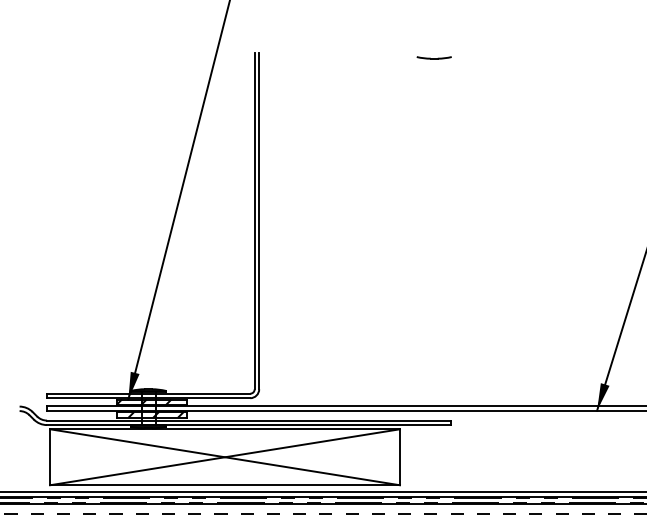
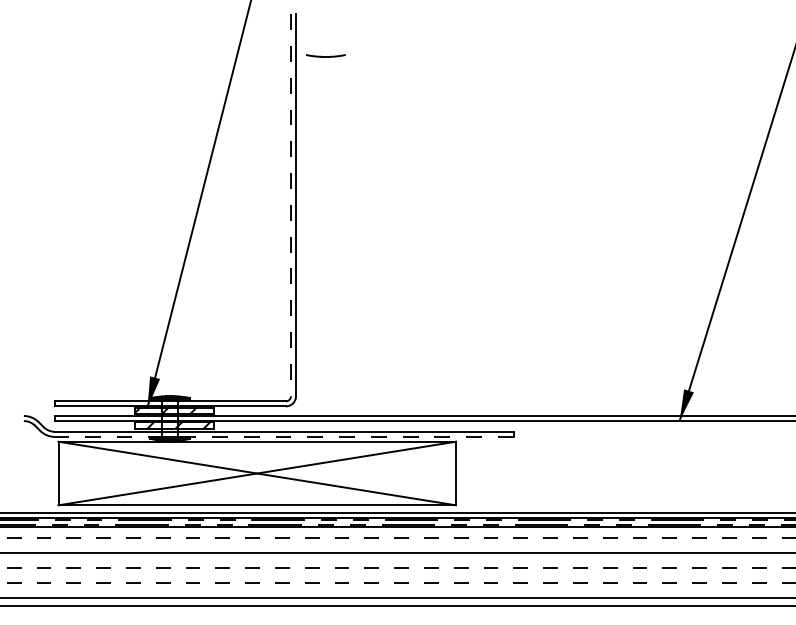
line: (433, 58) -> (325, 56), moved
line: (254, 221) -> (290, 205), solid -> dashed
line: (248, 424) -> (283, 436), solid -> dashed

